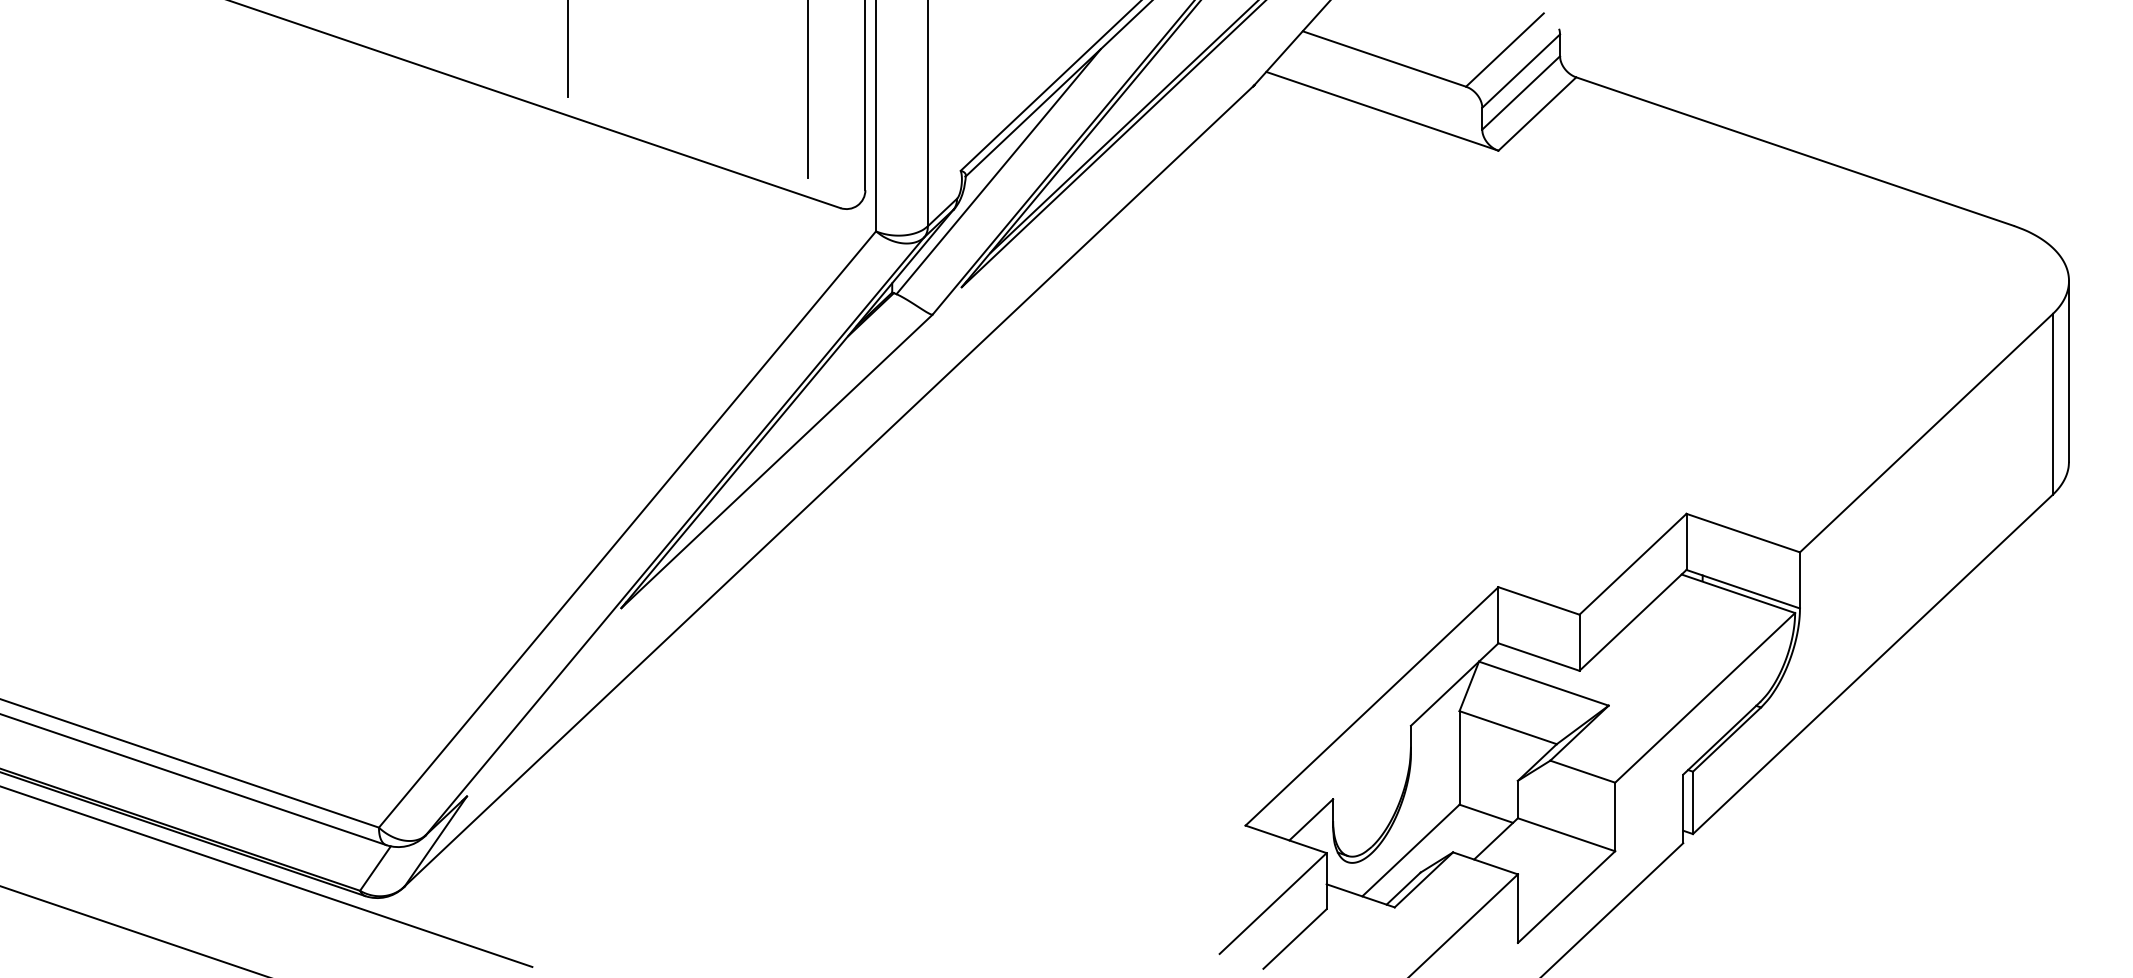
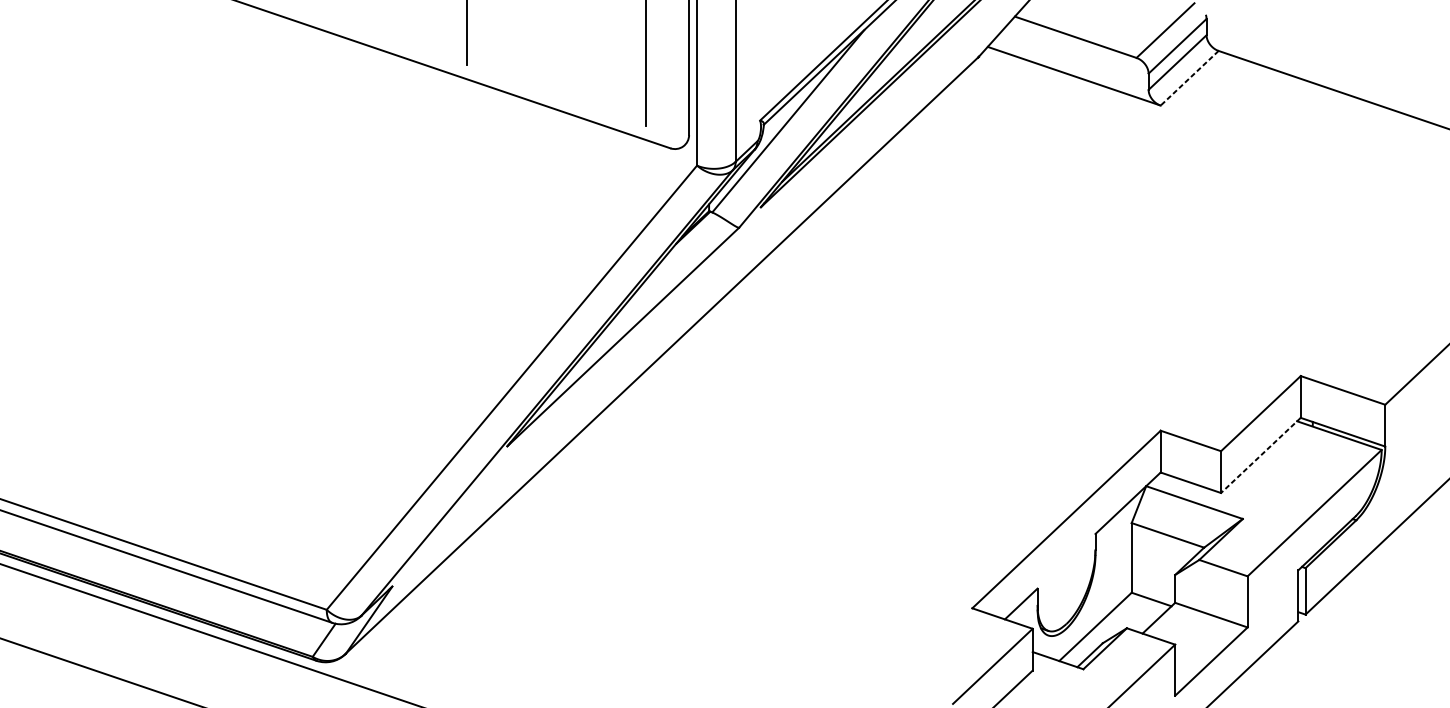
line: (1537, 114) -> (1189, 78), solid -> dashed
line: (1633, 620) -> (1261, 455), solid -> dashed

